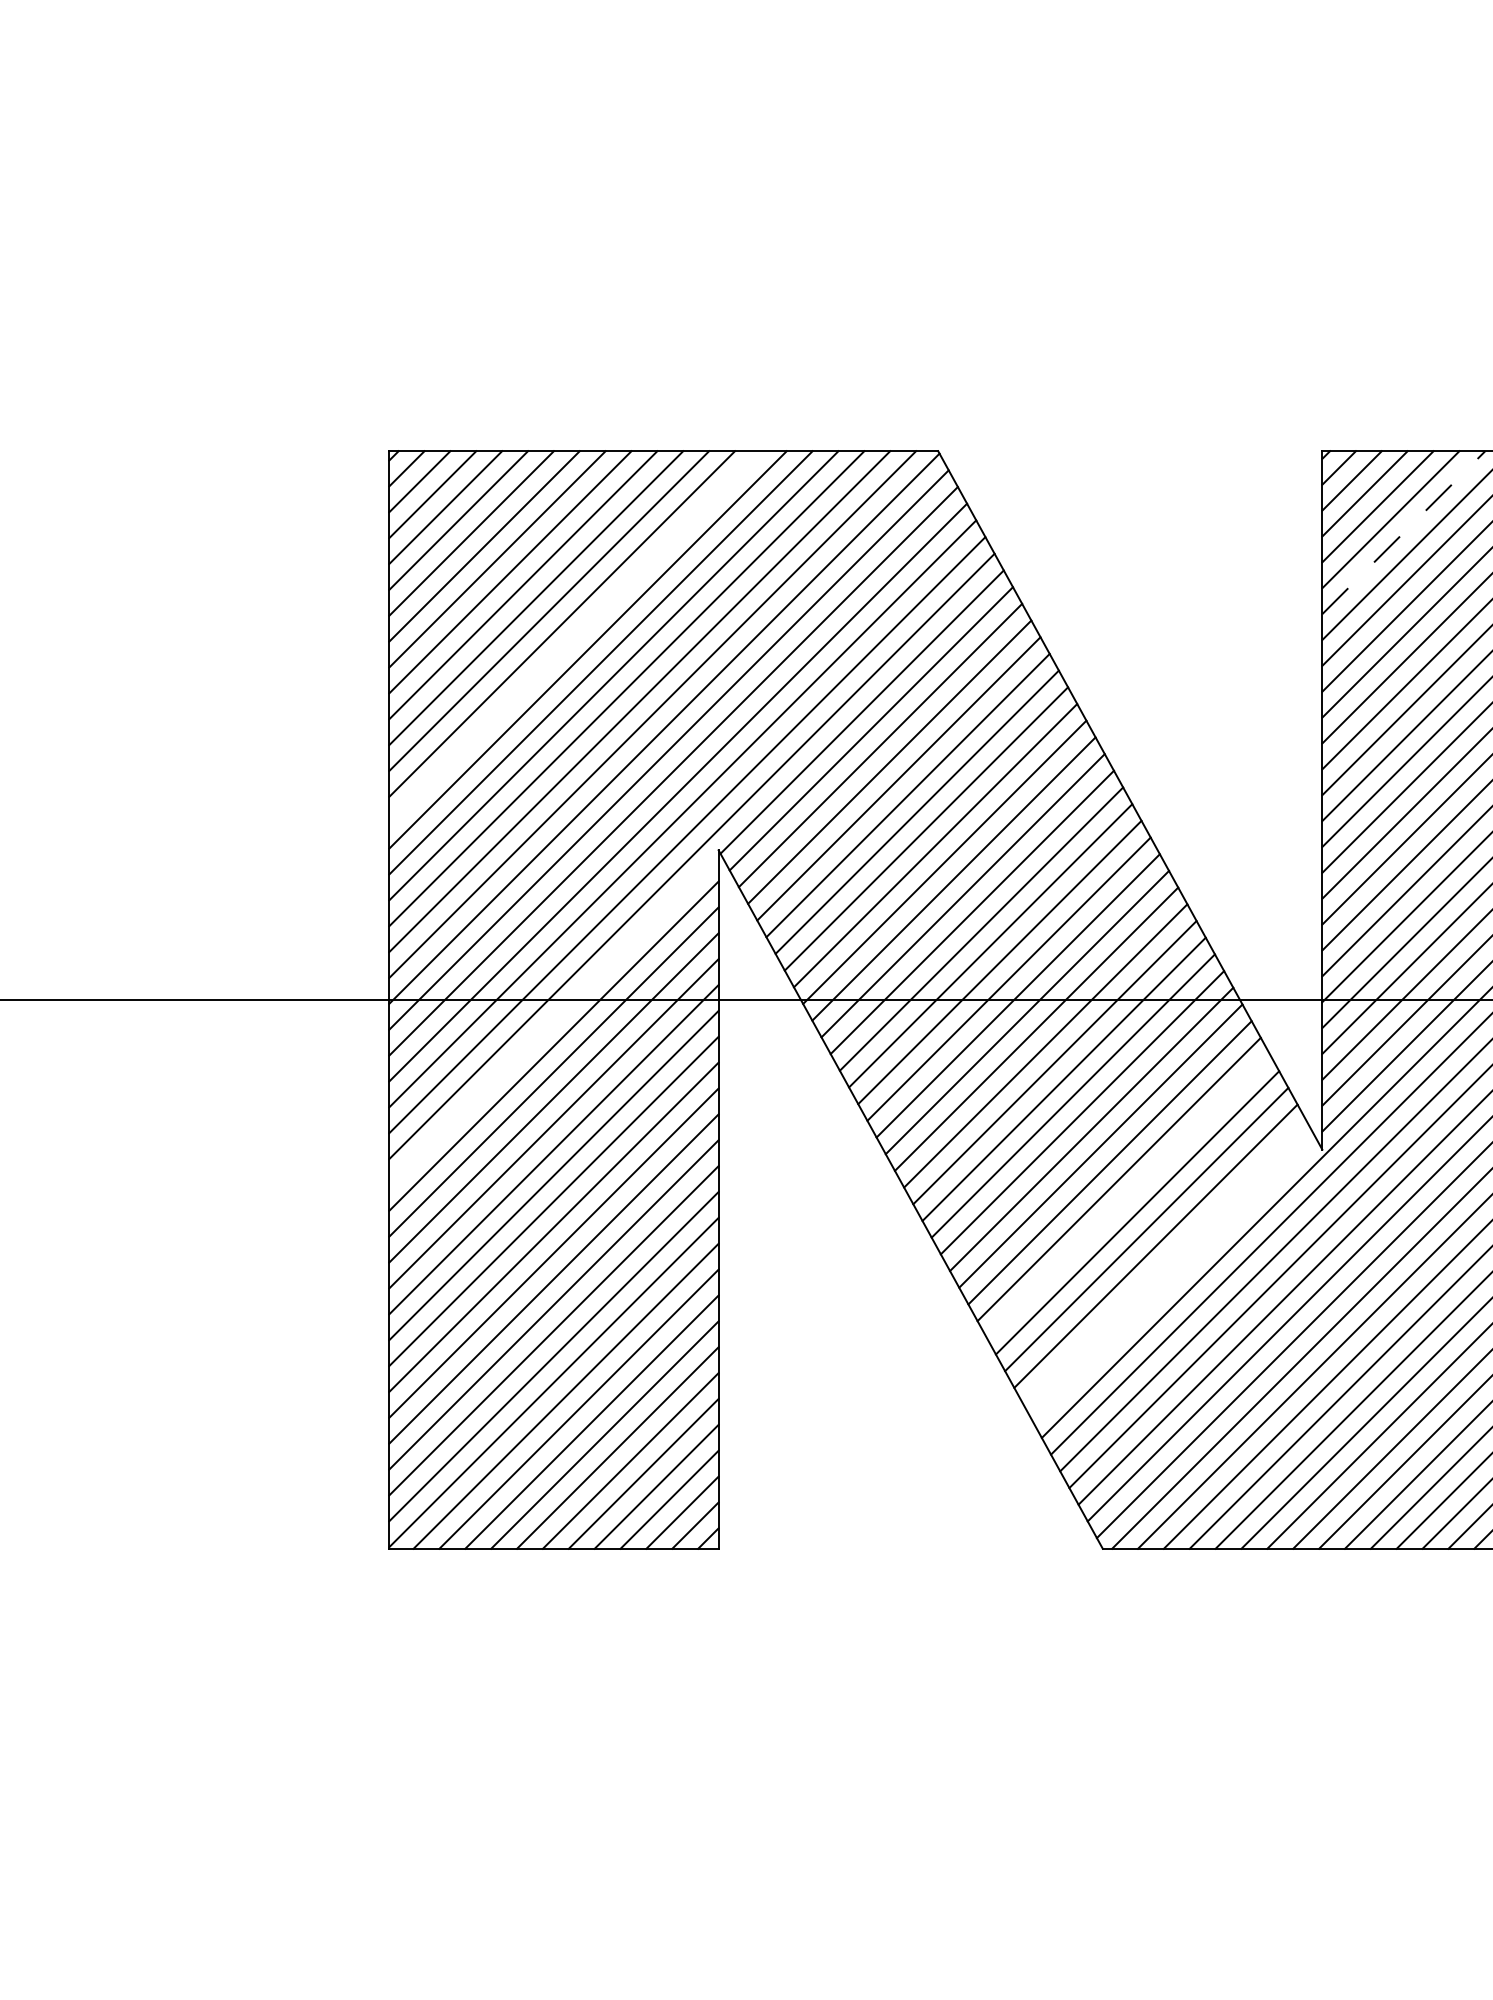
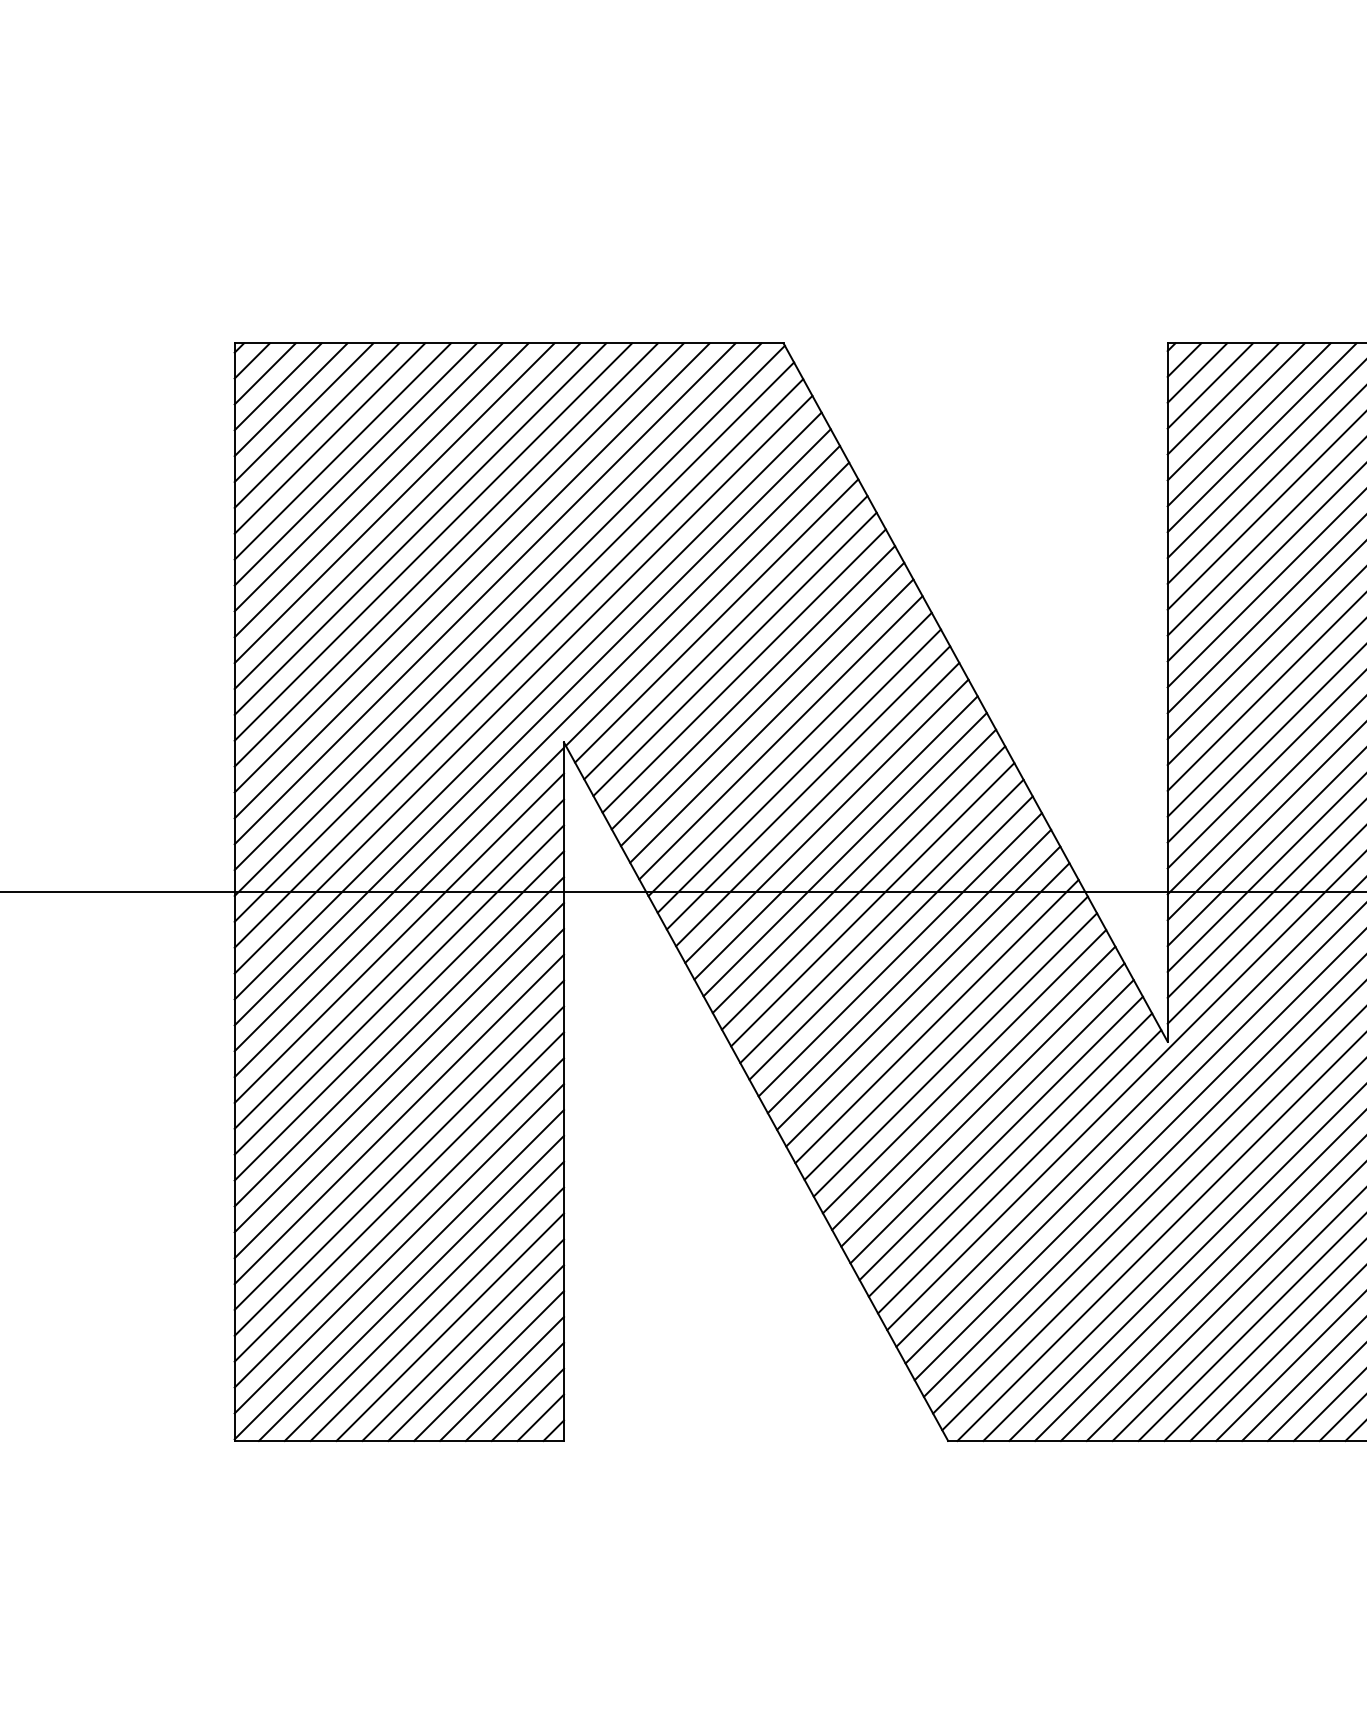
line: (1404, 532) -> (1249, 424), dashed -> solid
line: (574, 636) -> (419, 528), added
line: (553, 1019) -> (398, 911), added
line: (1128, 1195) -> (973, 1087), added
line: (1164, 1262) -> (1009, 1154), added
line: (1173, 1279) -> (1018, 1171), added

